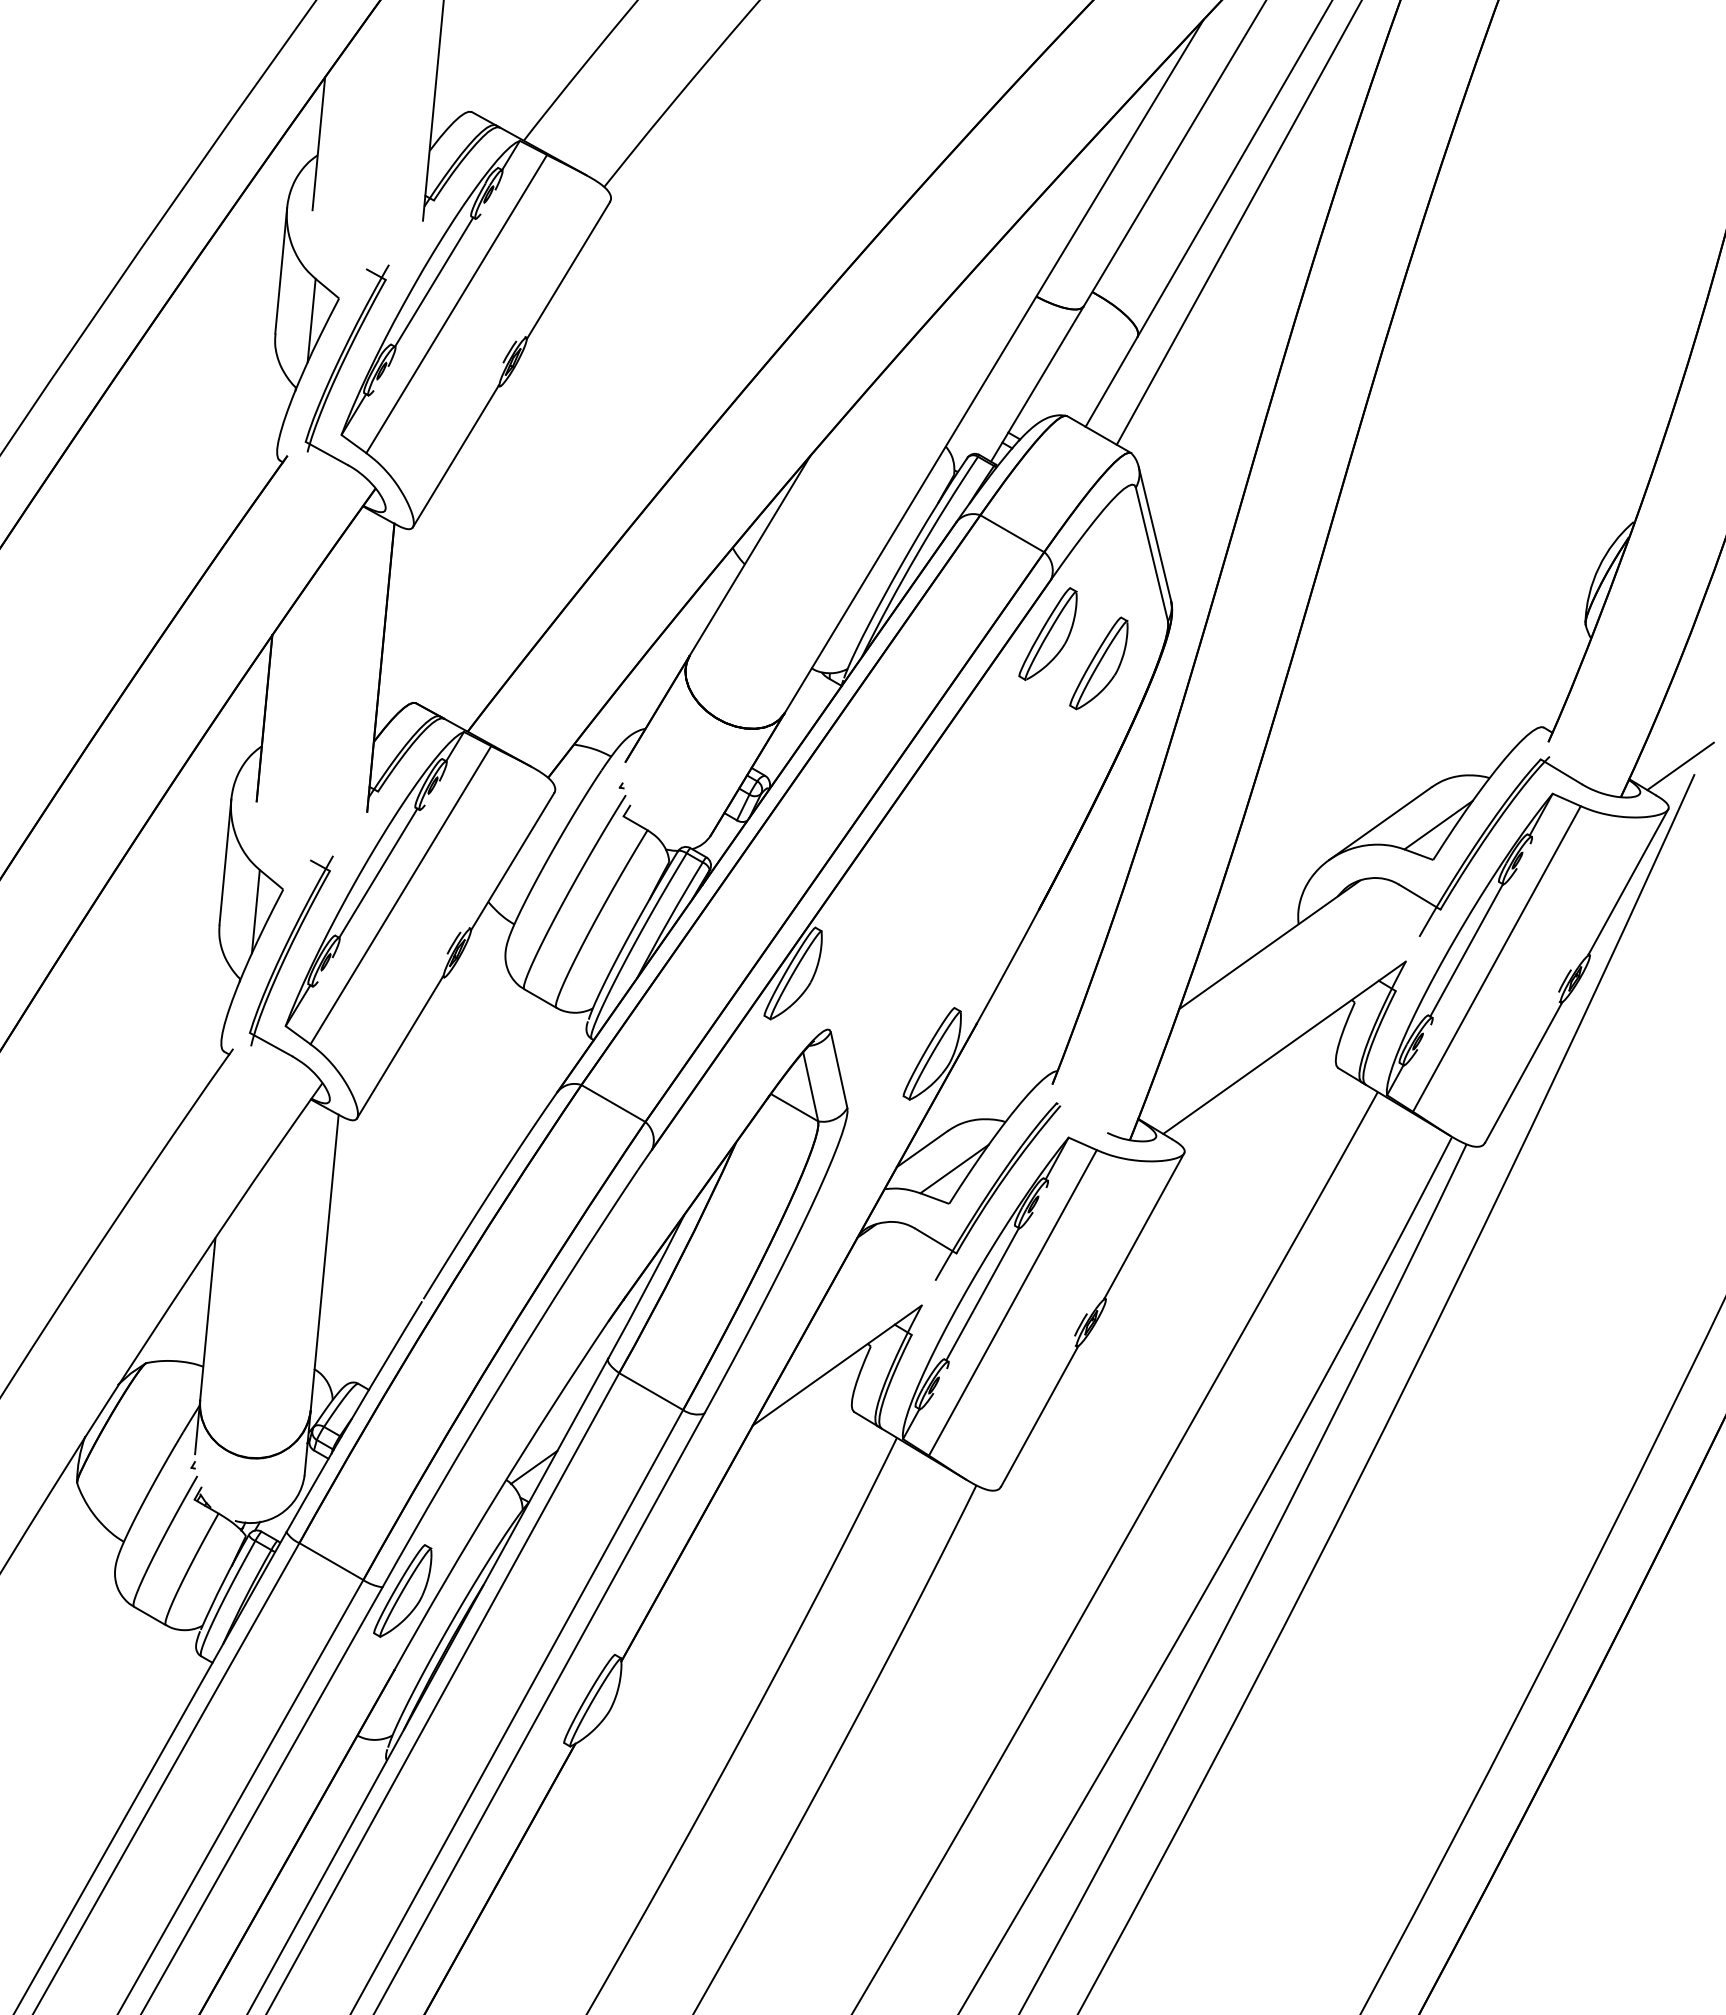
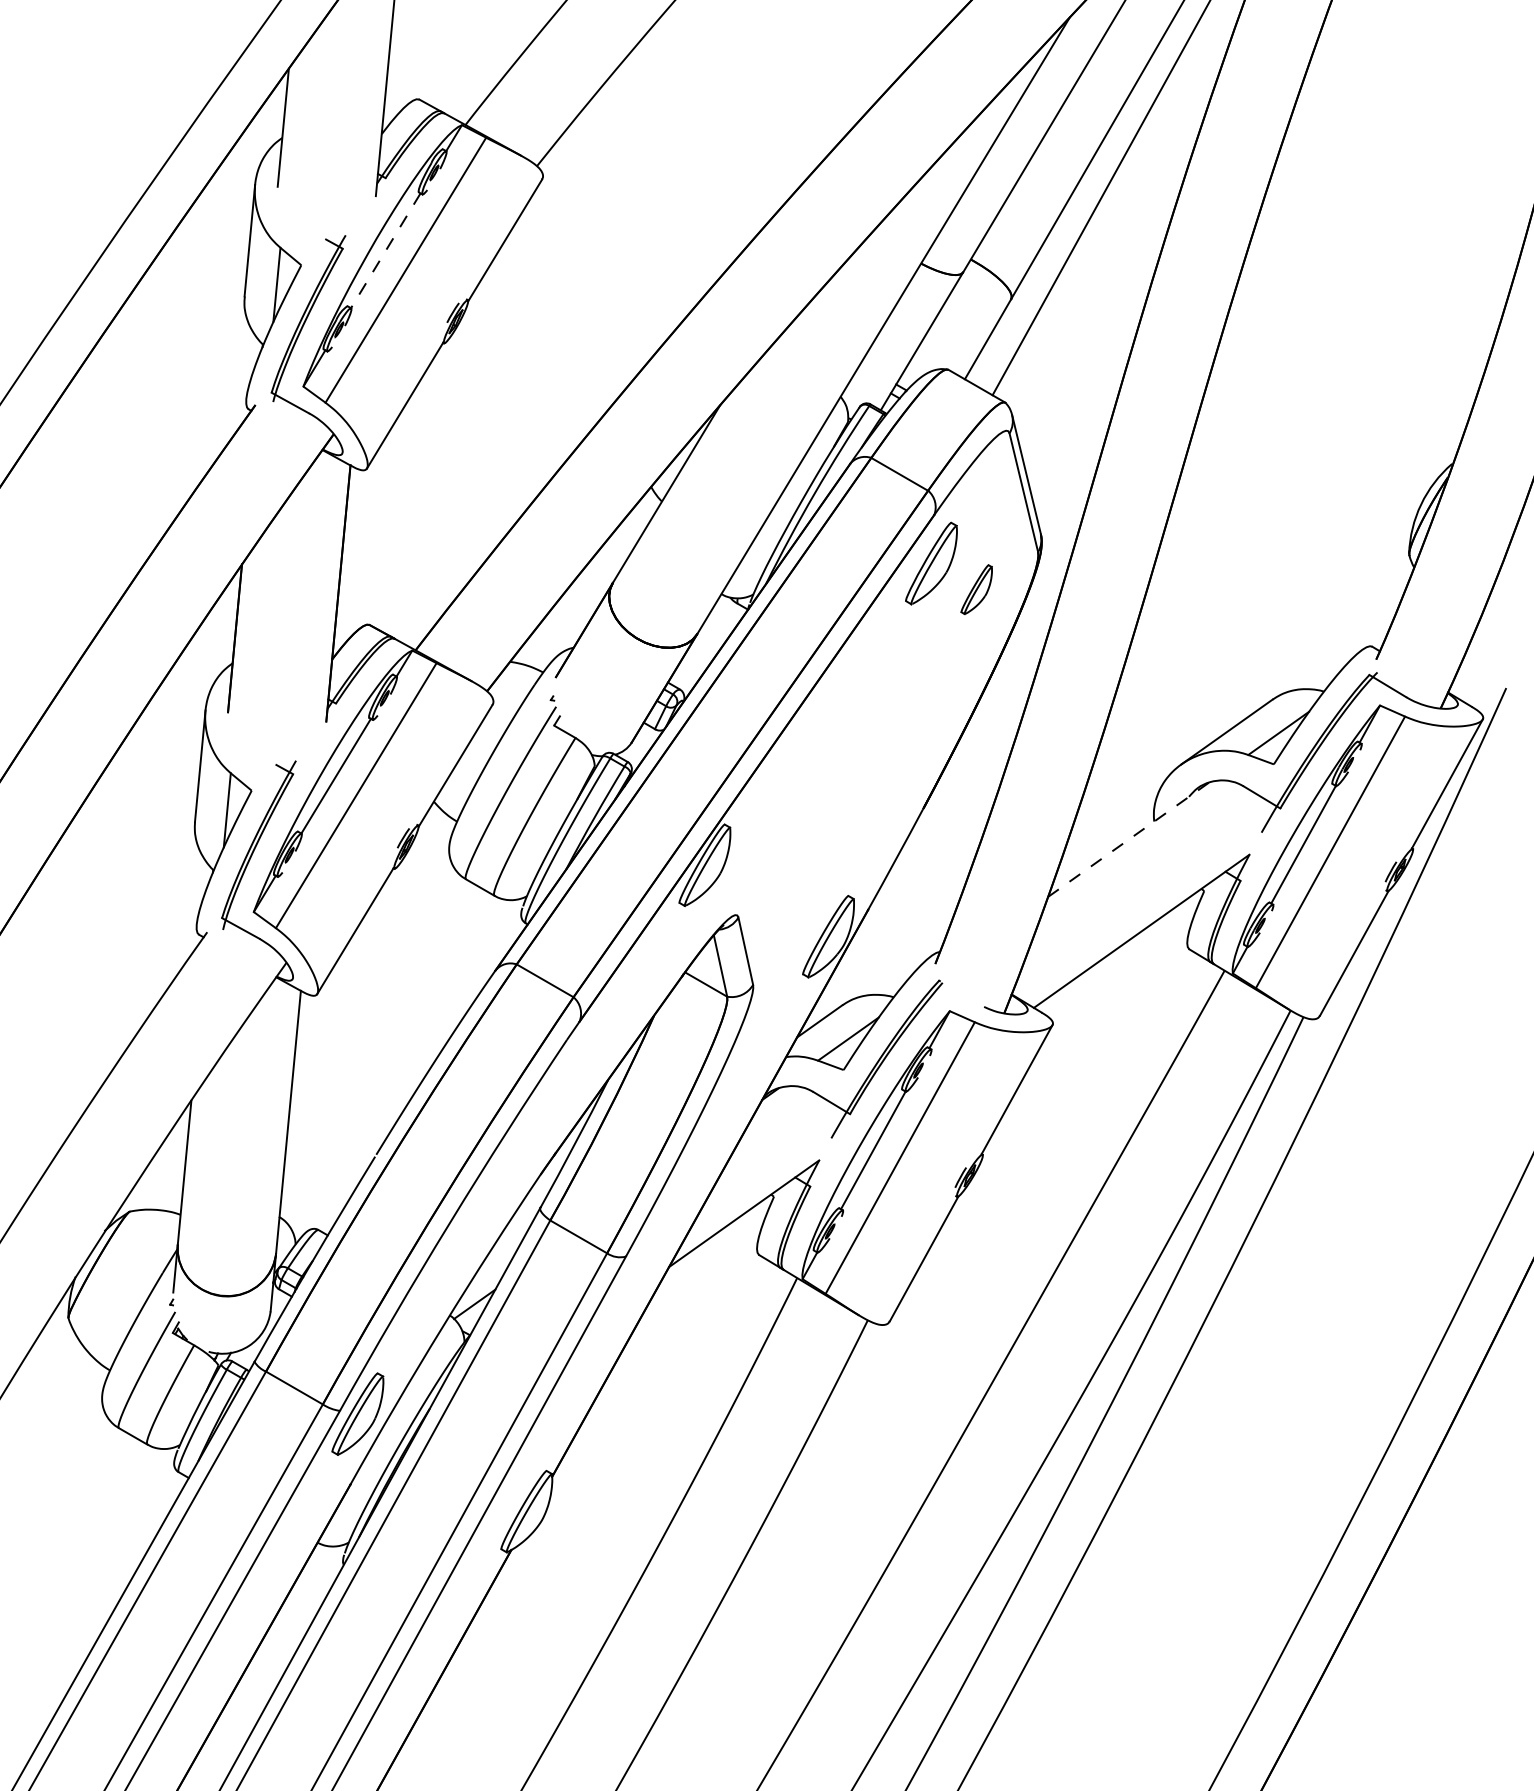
line: (433, 282) -> (385, 251), solid -> dashed
part: (1098, 663) -> (976, 589), size x0.6
line: (1680, 766) -> (1493, 681), removed
line: (1269, 944) -> (1128, 839), solid -> dashed

